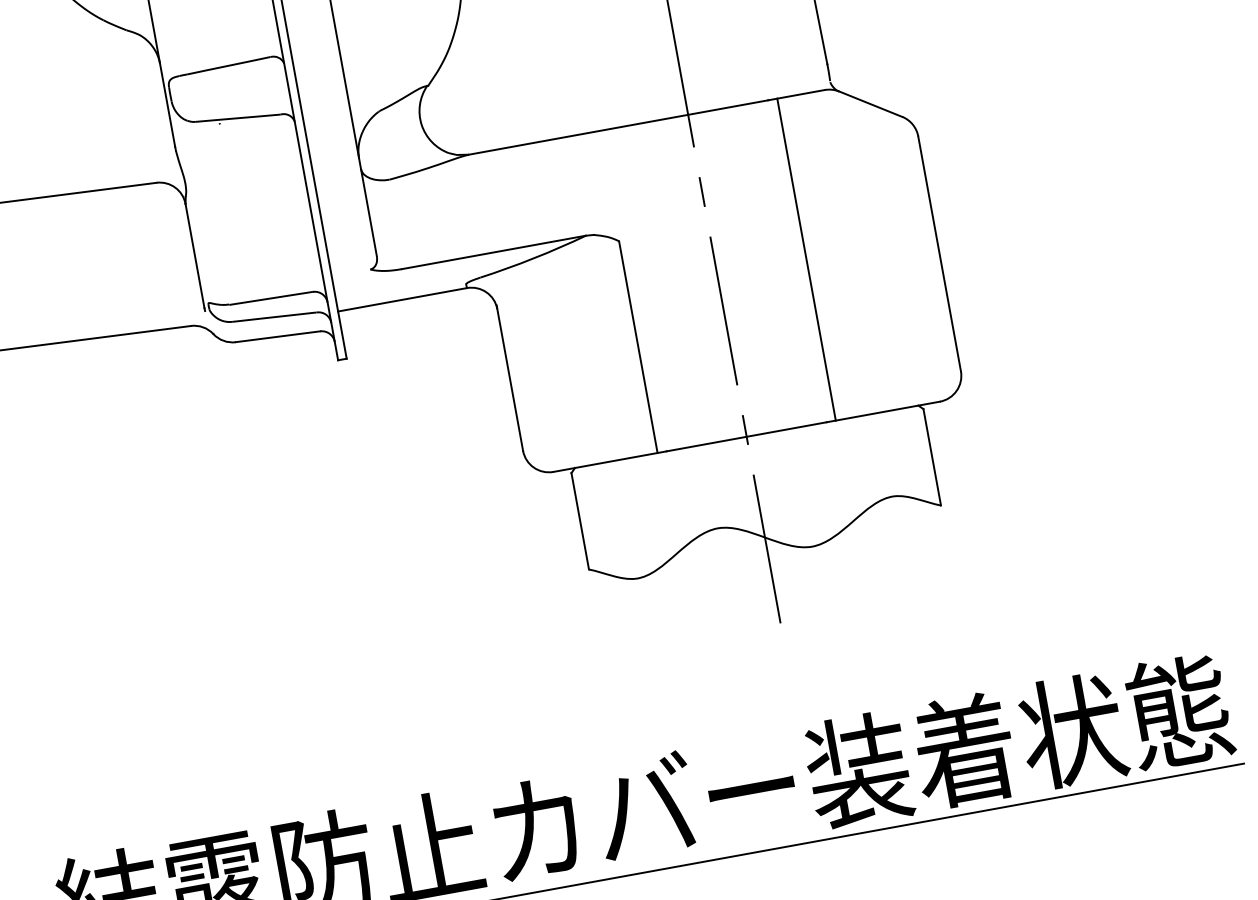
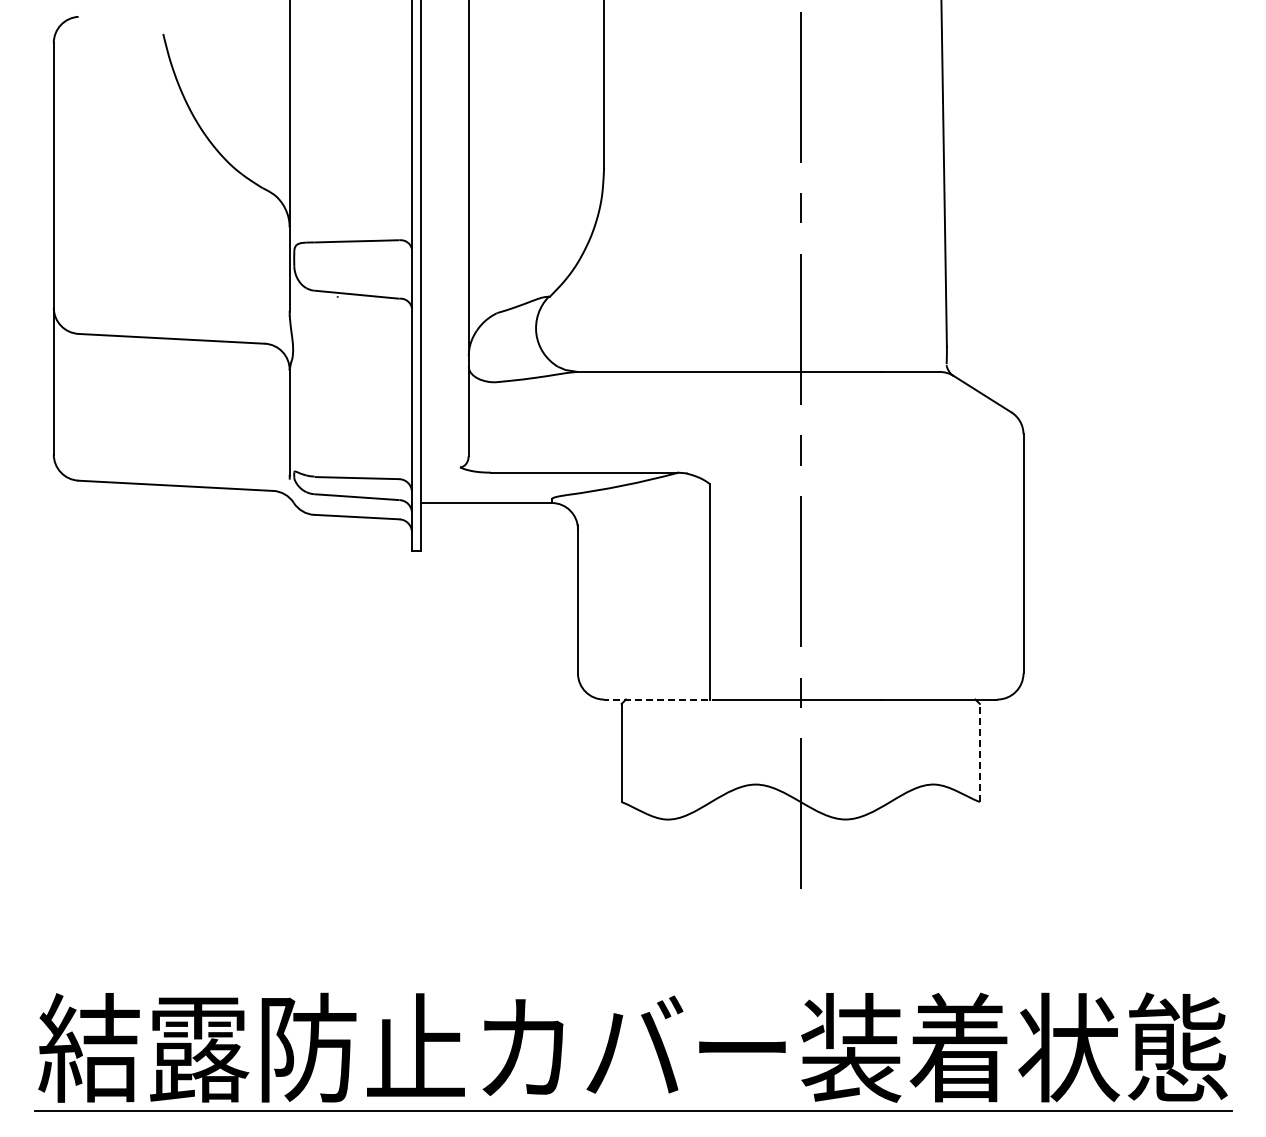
line: (806, 259) -> (891, 535), removed
line: (931, 456) -> (979, 752), solid -> dashed
line: (609, 461) -> (661, 699), solid -> dashed

